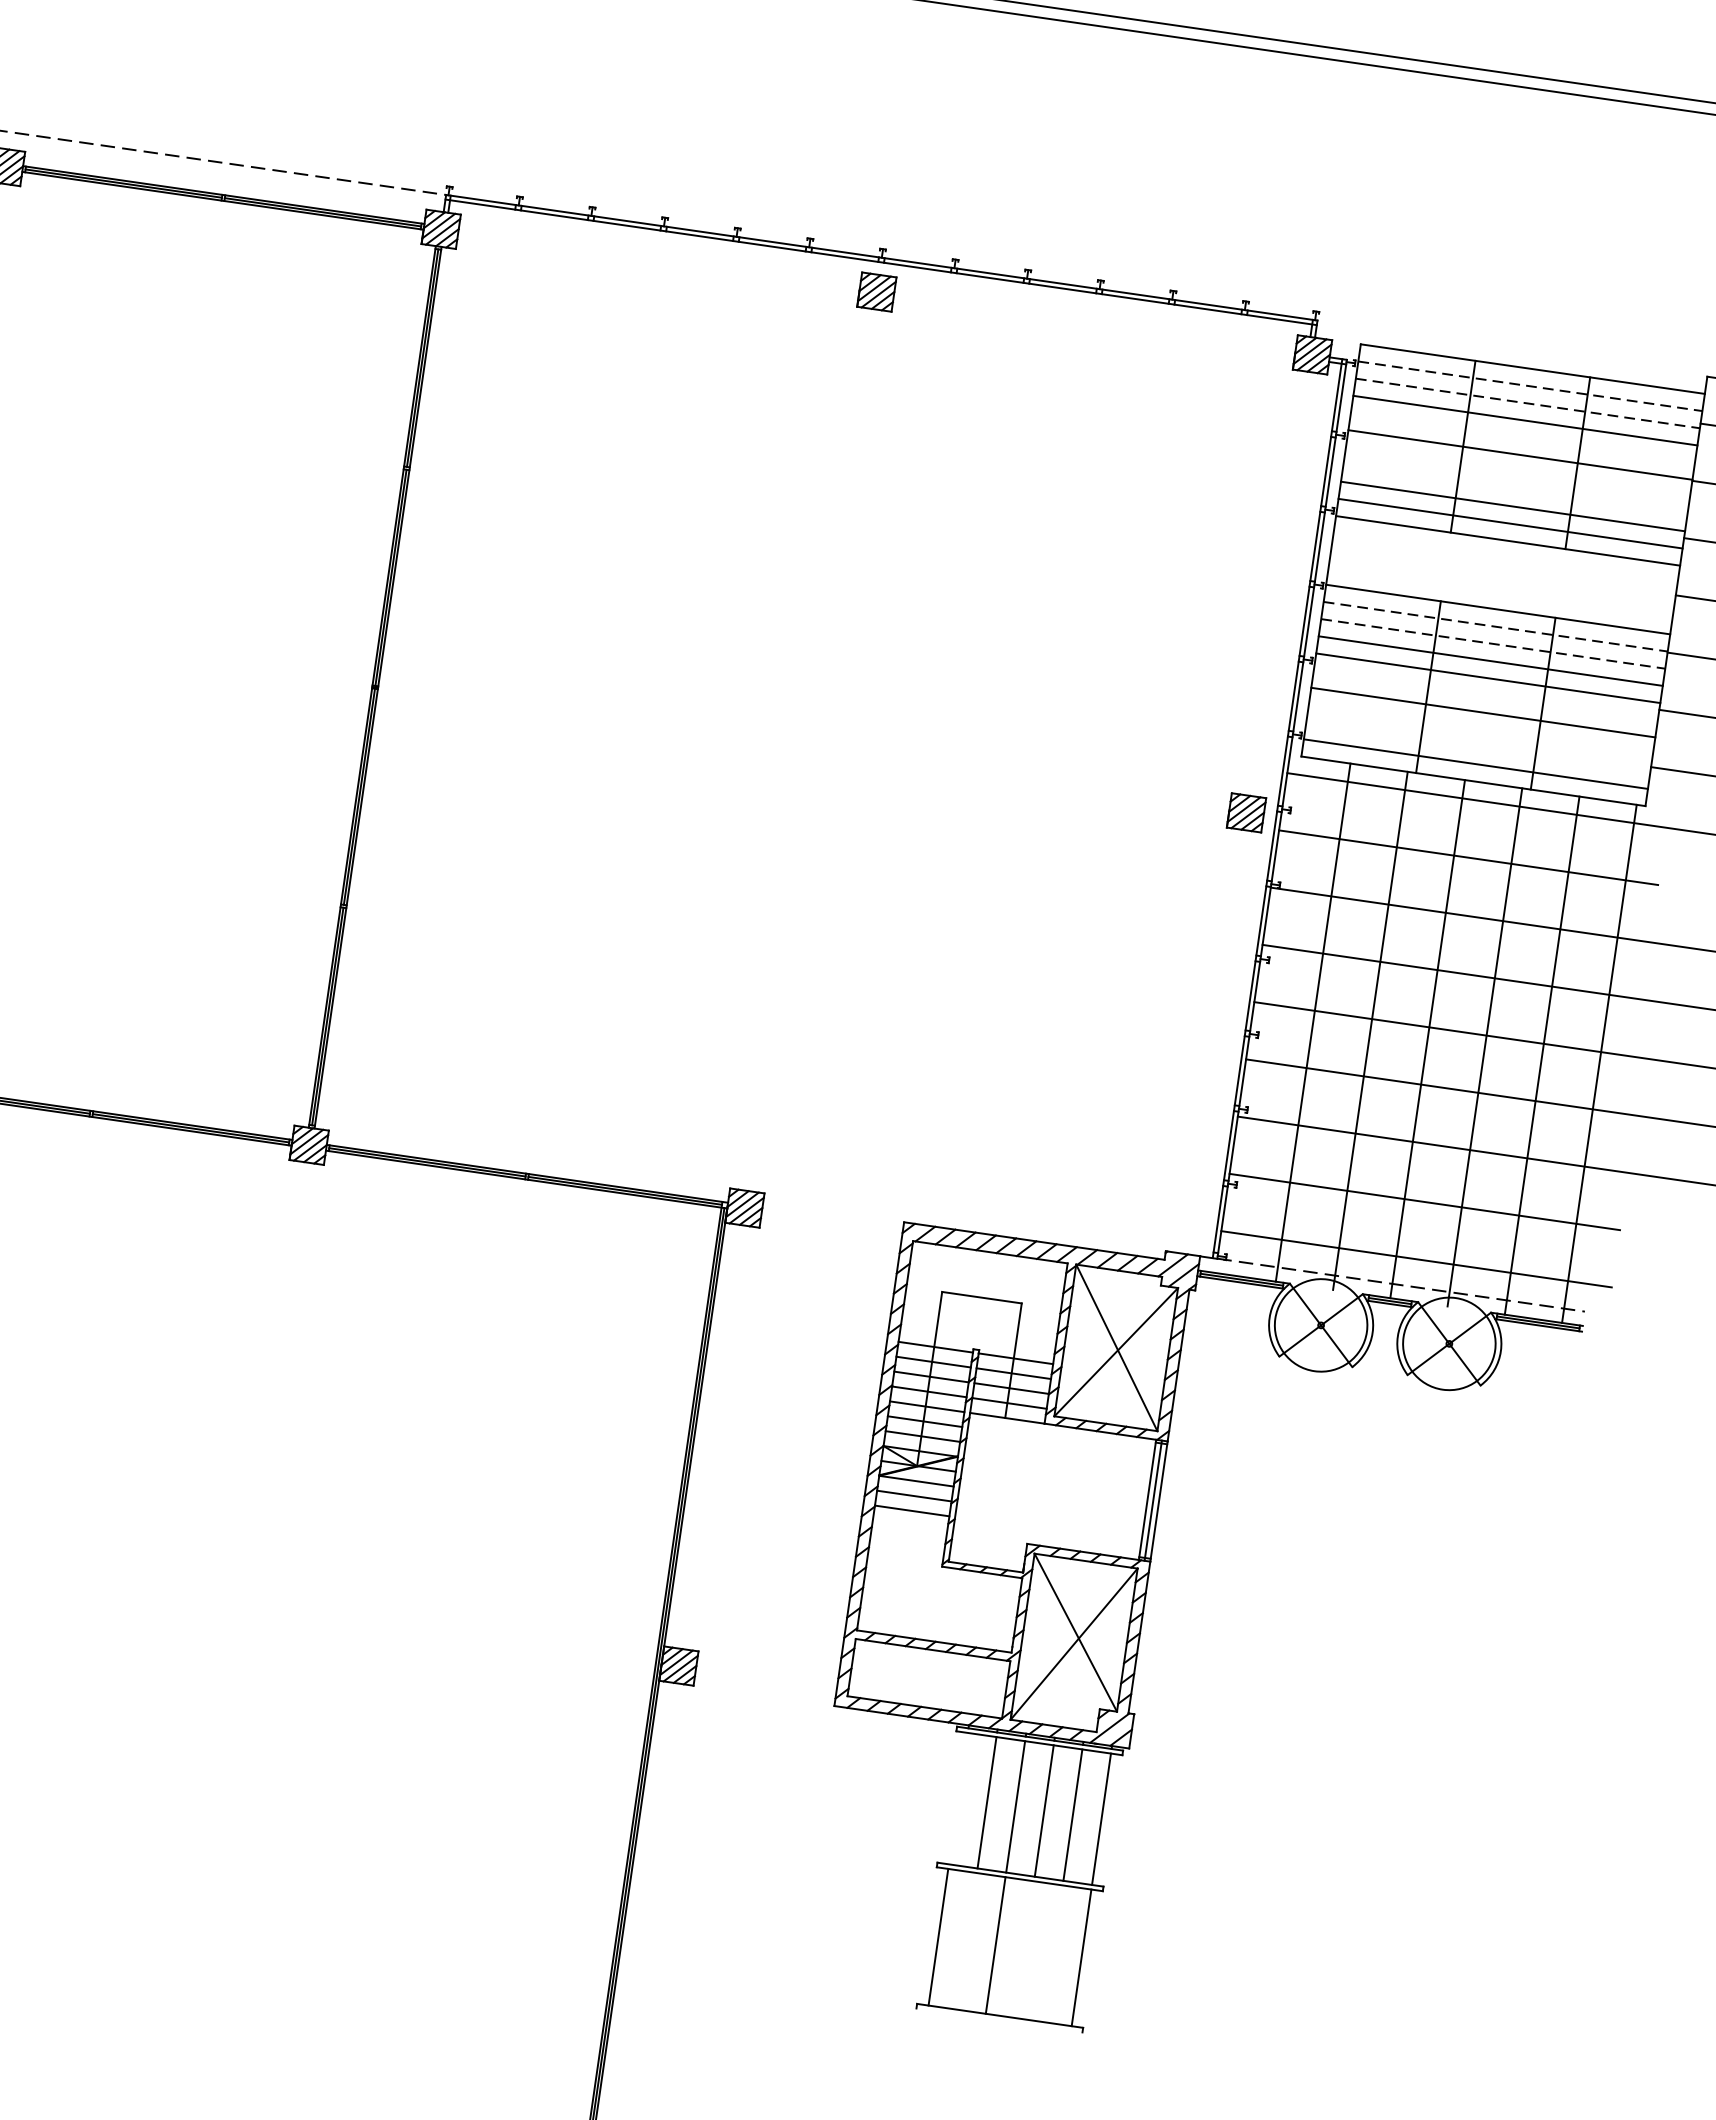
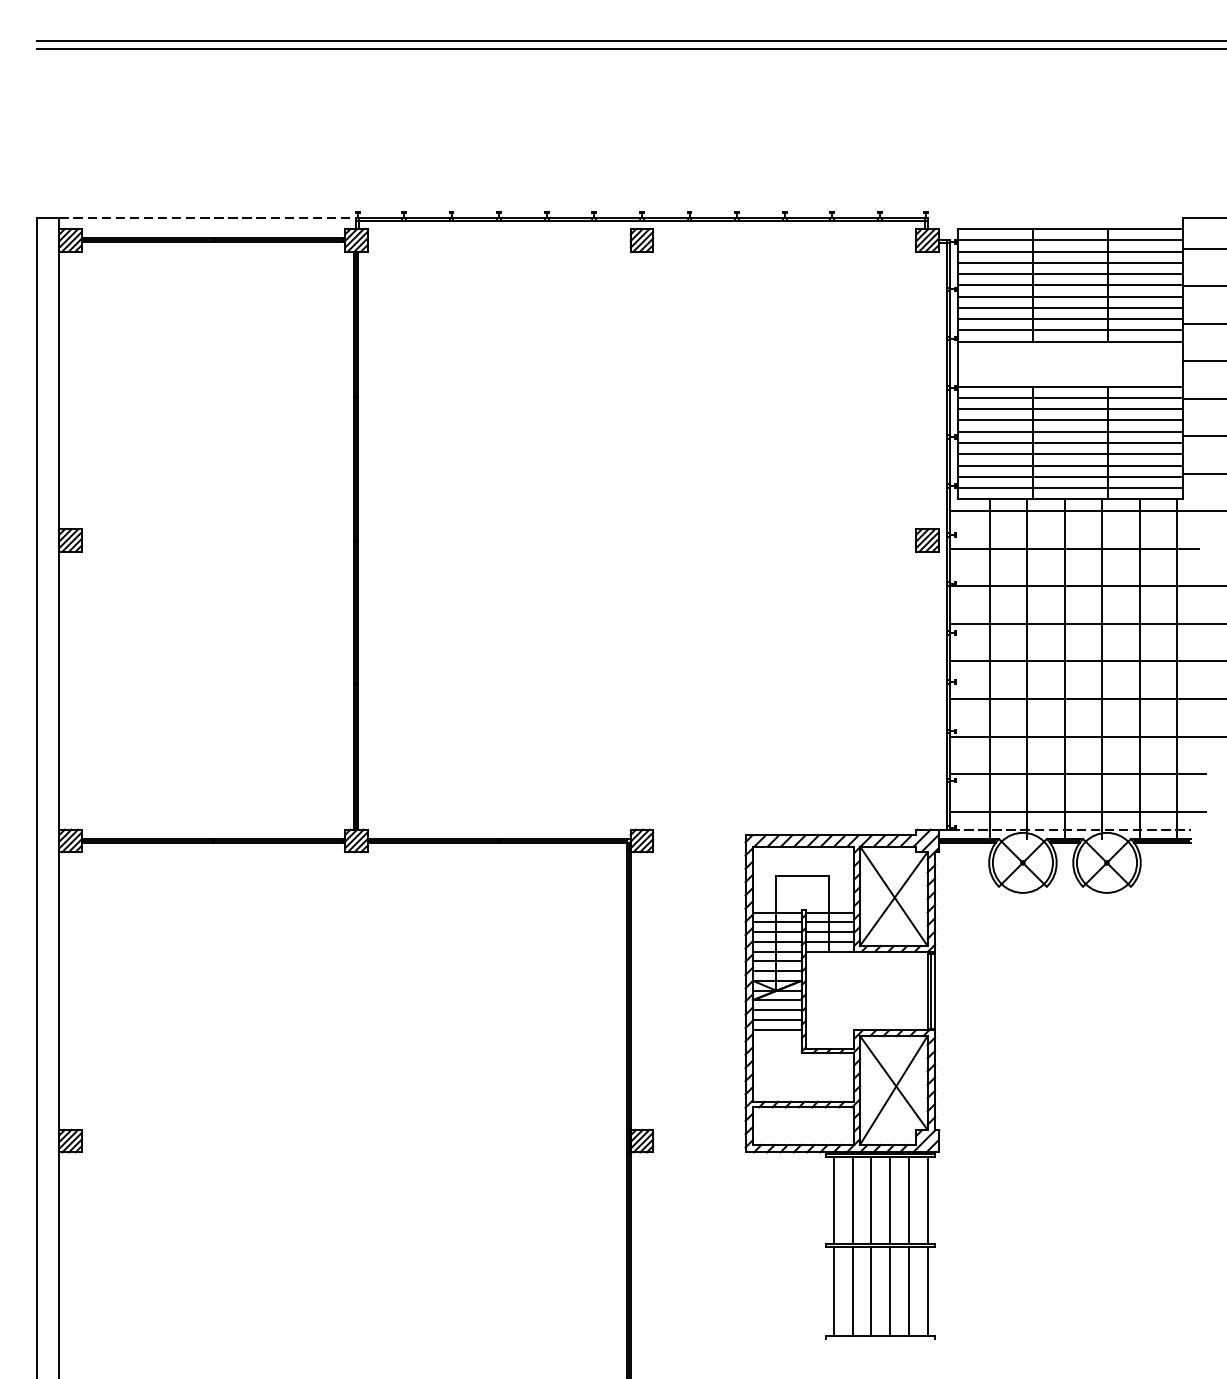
line: (1530, 386) -> (1070, 240), dashed -> solid
line: (1528, 403) -> (1070, 251), dashed -> solid
line: (1522, 438) -> (1070, 274), added
line: (1518, 472) -> (1070, 296), added
line: (1515, 488) -> (1070, 307), added
line: (1495, 626) -> (1070, 397), dashed -> solid
line: (1493, 644) -> (1070, 409), dashed -> solid
line: (1485, 696) -> (1070, 443), added
line: (1481, 729) -> (1070, 465), added
line: (1478, 746) -> (1070, 476), added
line: (910, 1525) -> (777, 1029), added
line: (958, 1798) -> (833, 1200), added
line: (967, 1941) -> (852, 1291), added
line: (1024, 1949) -> (890, 1291), added
line: (1052, 1953) -> (908, 1291), added

